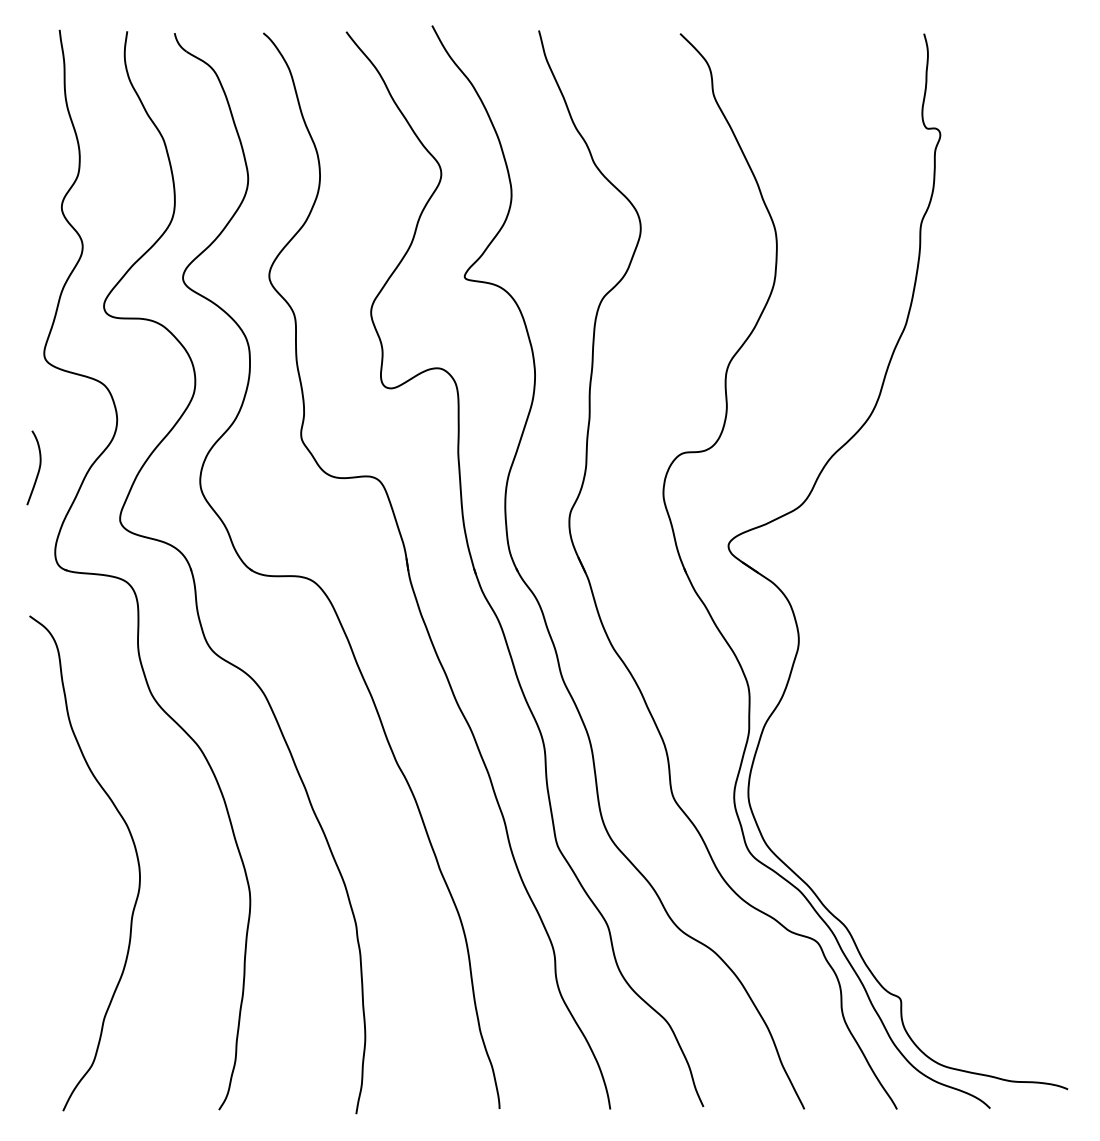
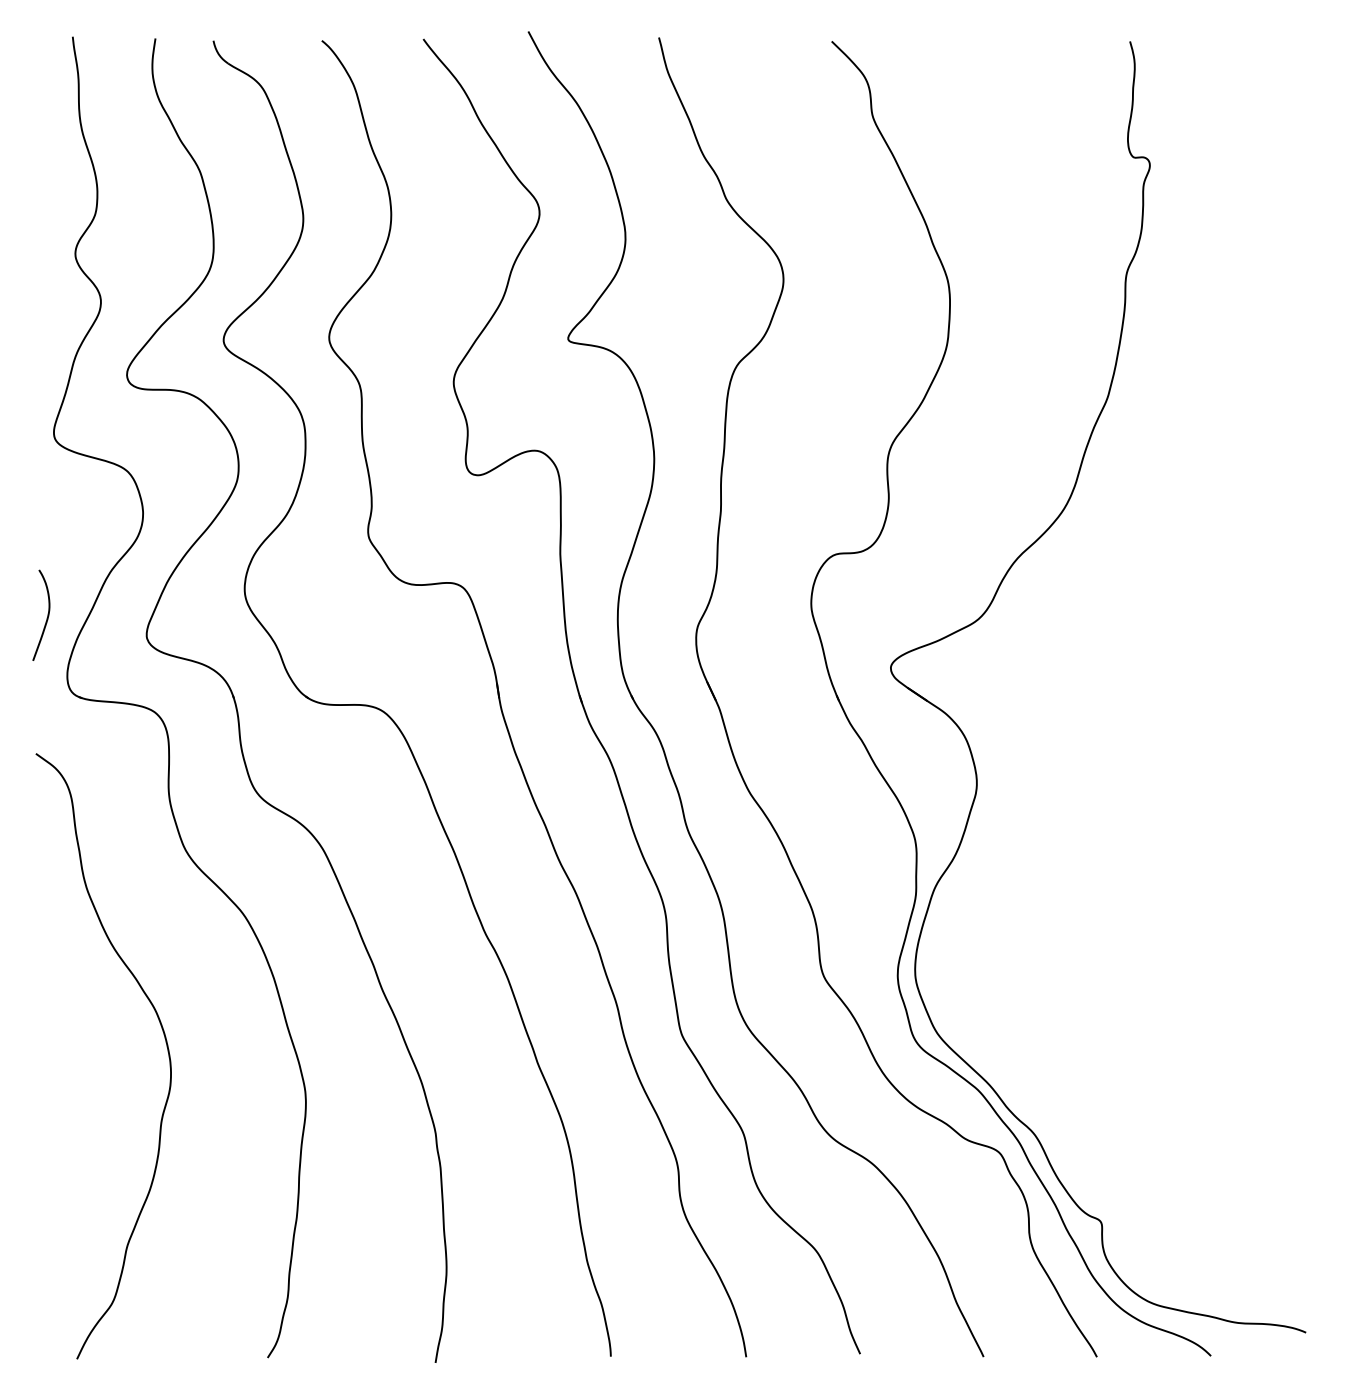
curve: (38, 467) -> (46, 614), moved

